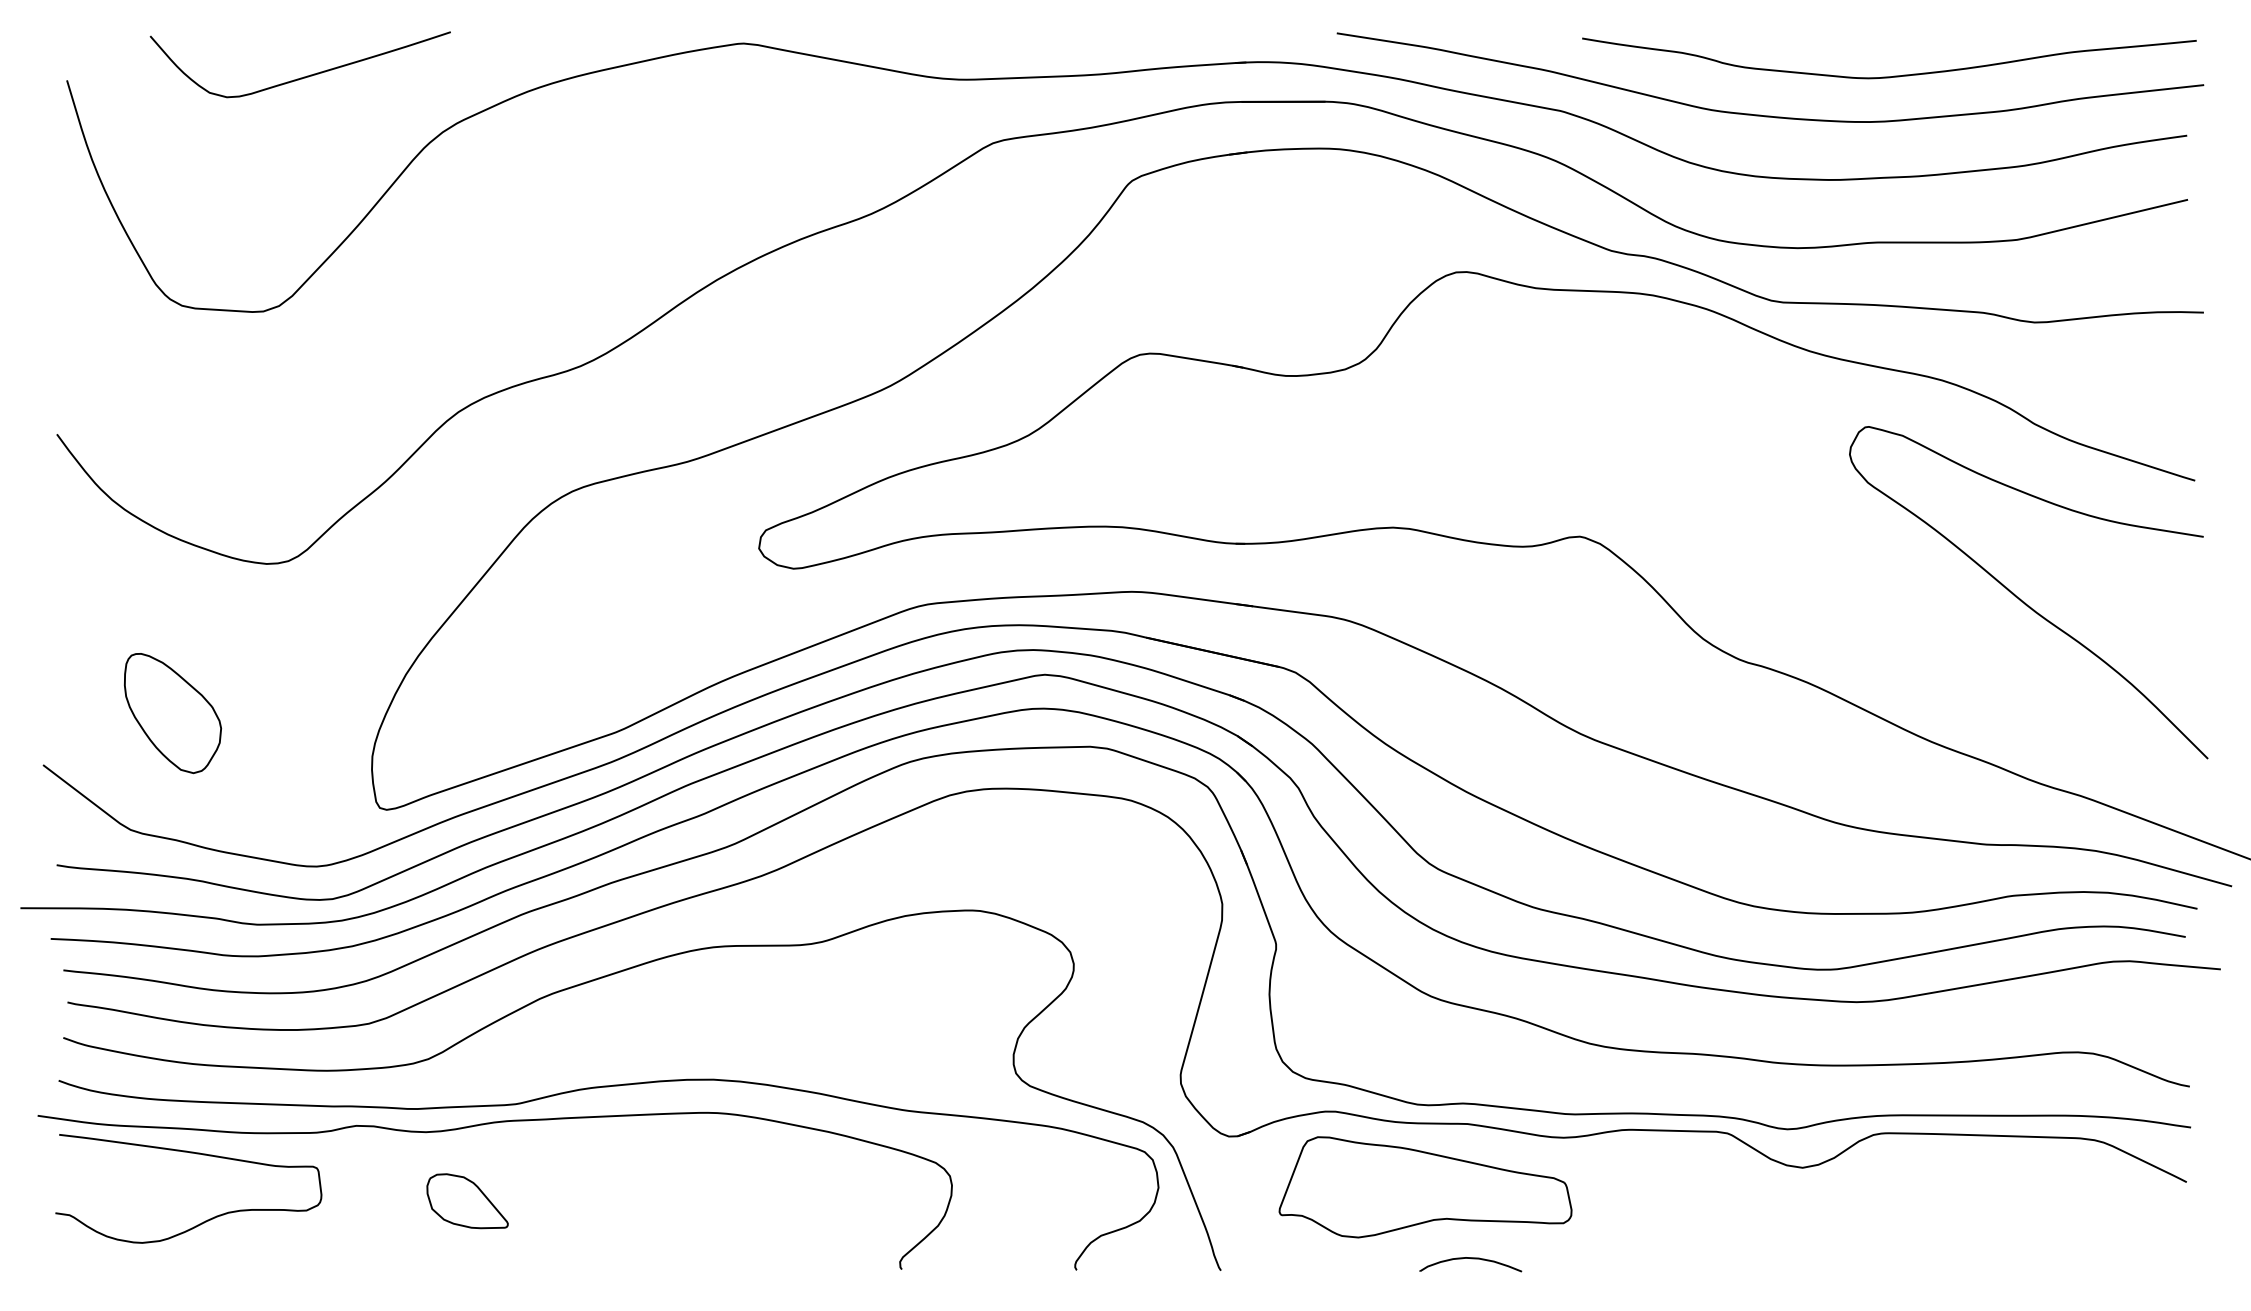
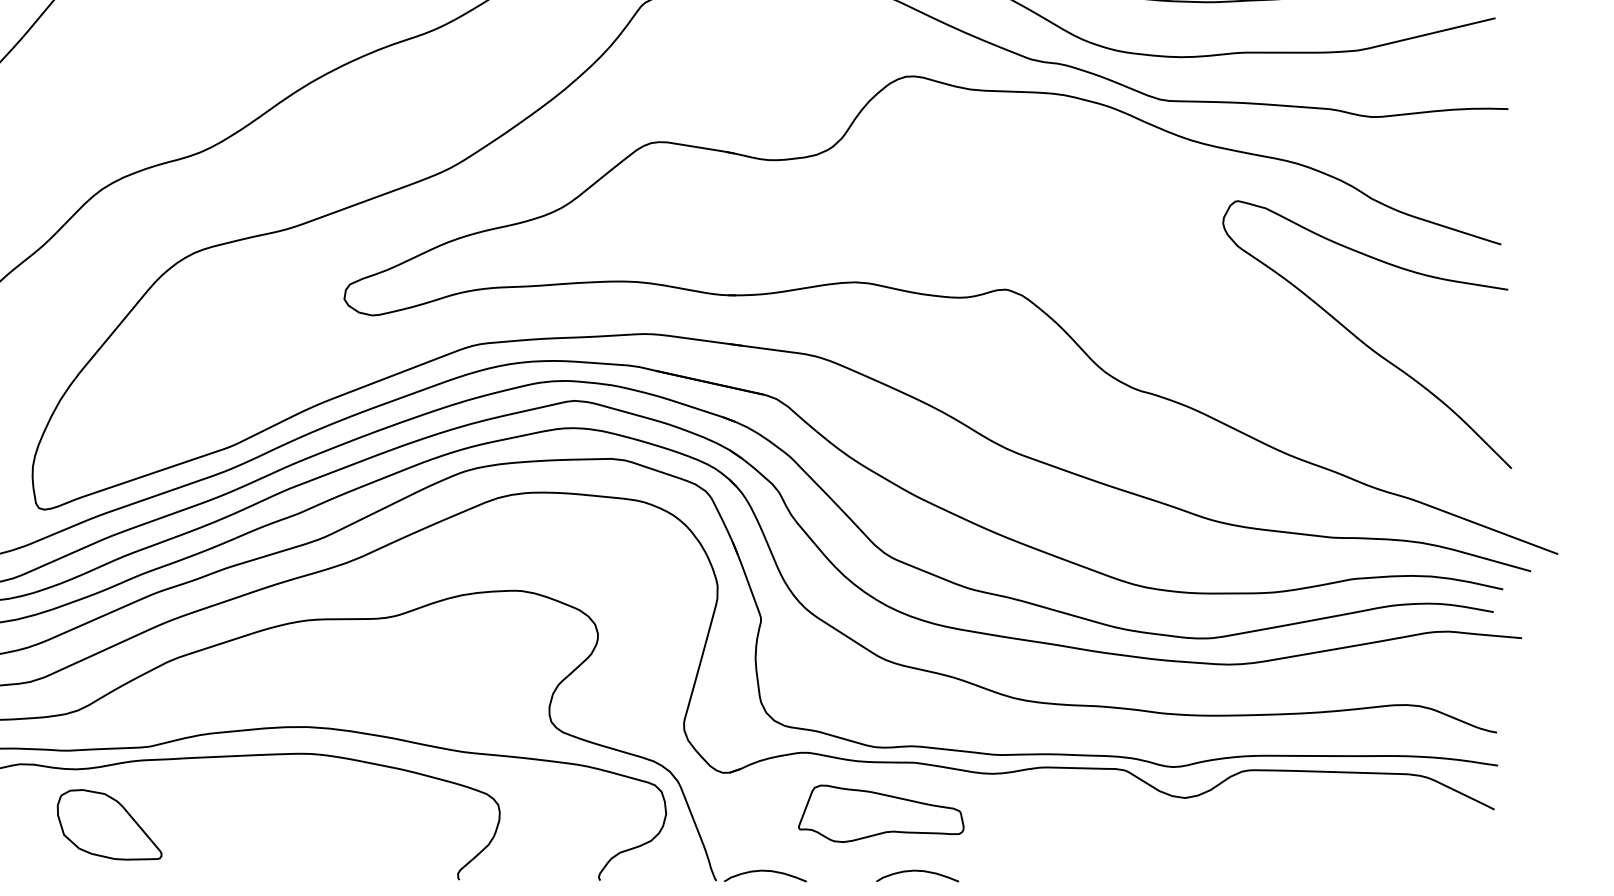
part: (1425, 1187) -> (881, 813), size x0.7
part: (467, 1201) -> (109, 825), size x1.6
curve: (1282, 1259) -> (766, 871), added

